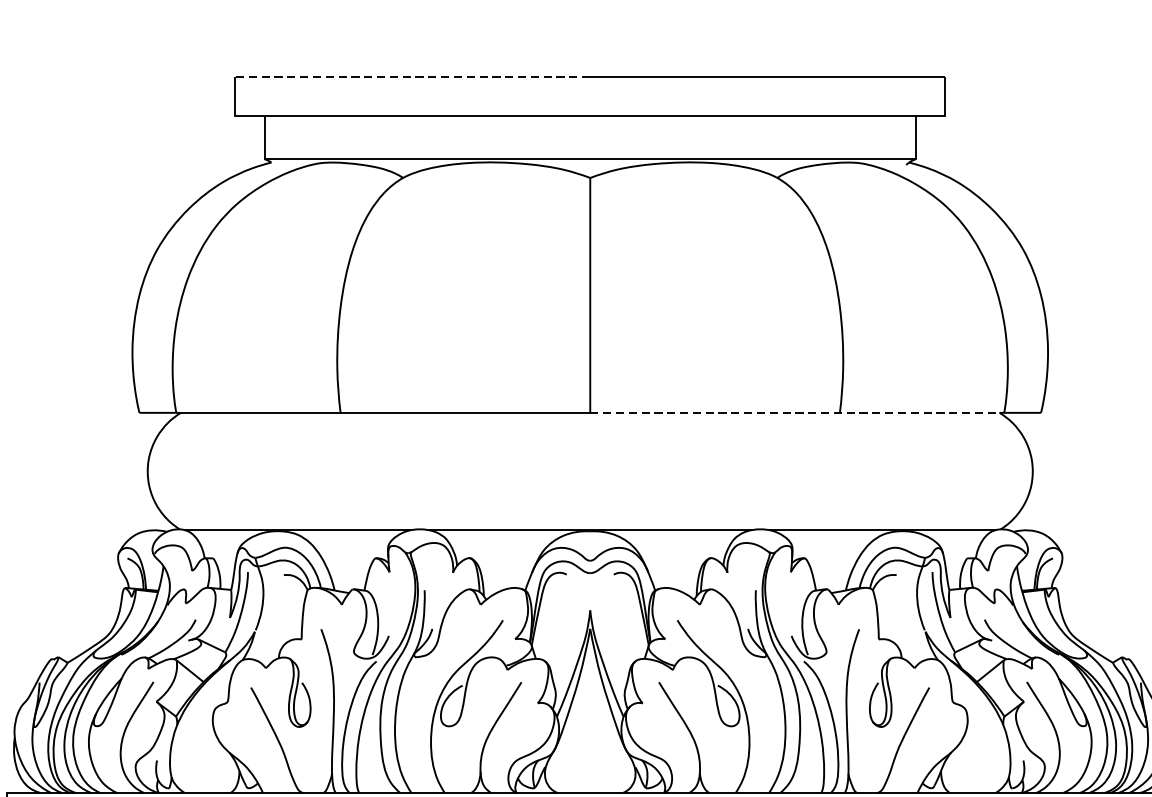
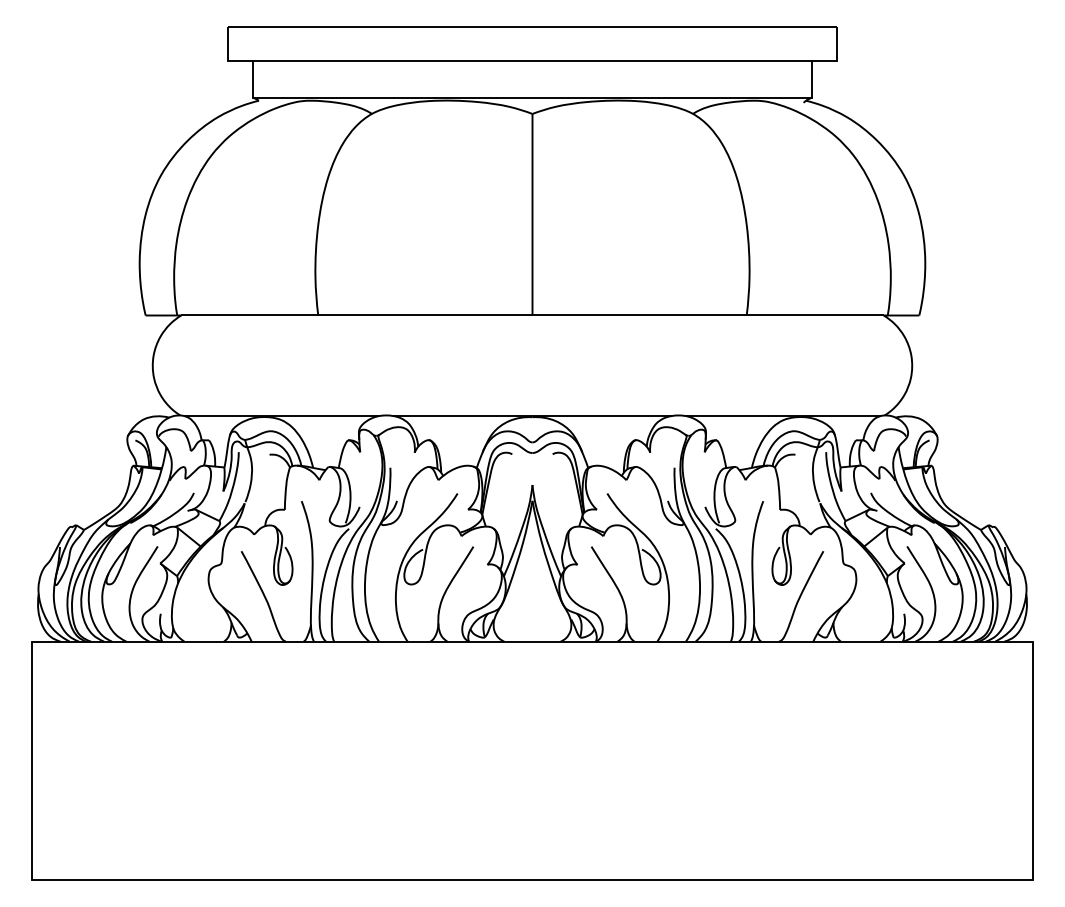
line: (411, 77) -> (379, 27), dashed -> solid
line: (795, 412) -> (708, 315), dashed -> solid

